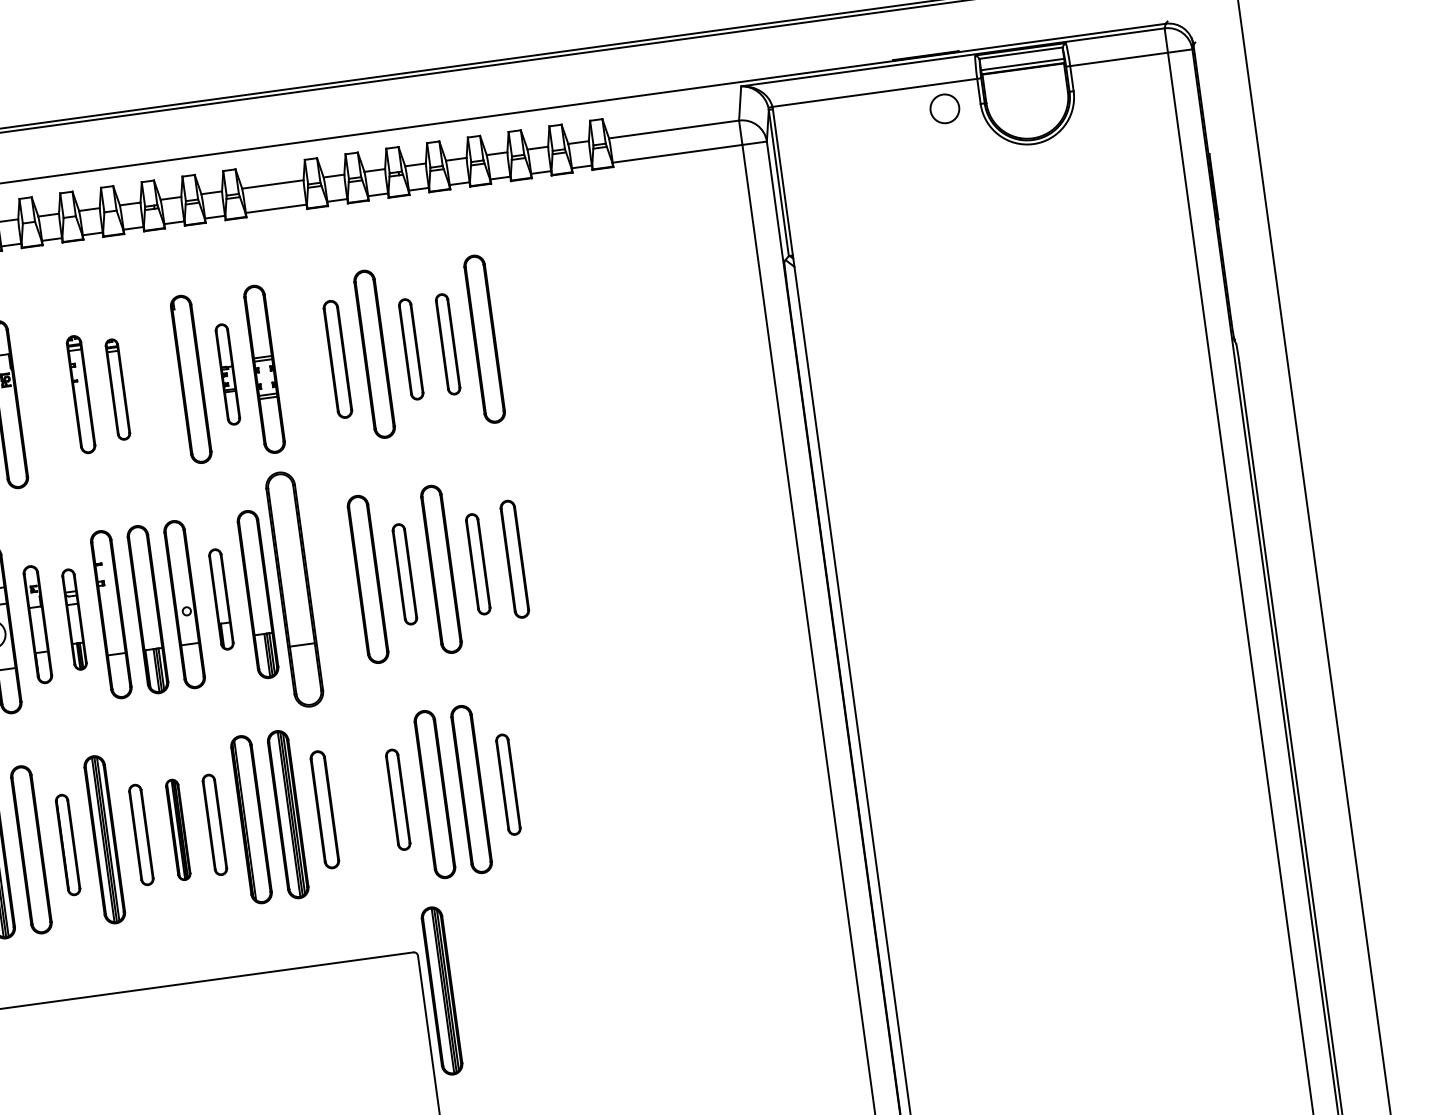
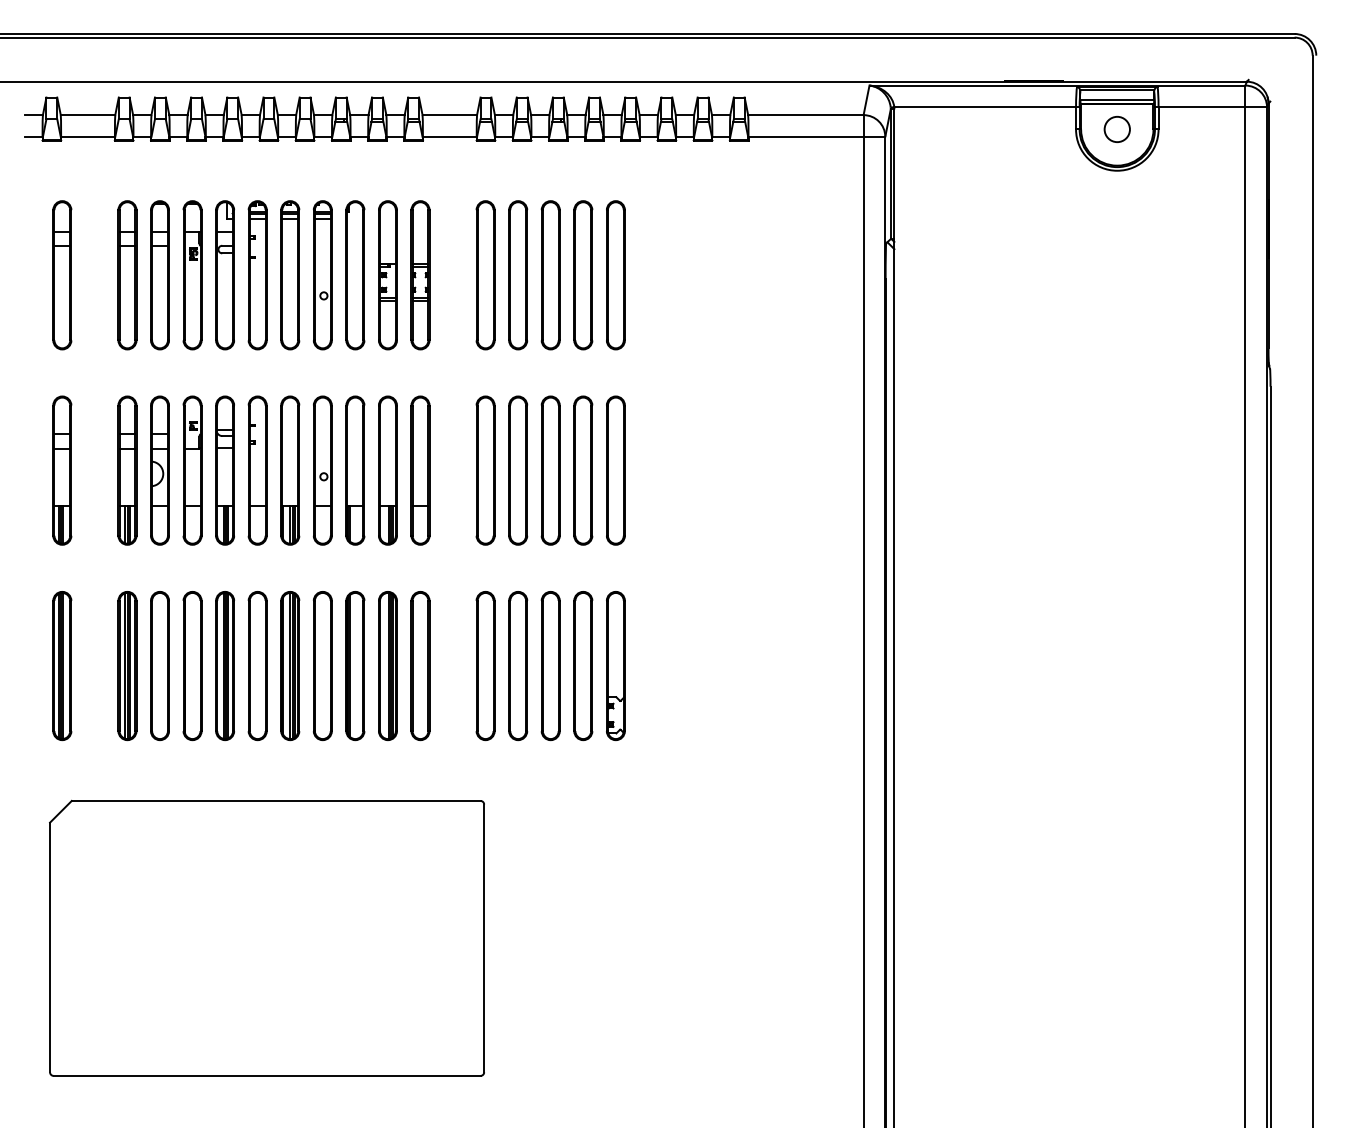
circle: (943, 107) -> (1116, 128), moved
part: (448, 344) -> (583, 275), size x1.67
part: (411, 349) -> (550, 275), size x1.67
part: (337, 359) -> (485, 275), size x1.43
part: (227, 374) -> (387, 275), size x1.67
part: (154, 384) -> (322, 275), added
part: (118, 389) -> (290, 275), size x1.67
part: (80, 394) -> (257, 275), size x1.43
part: (43, 399) -> (224, 275), added
part: (514, 559) -> (615, 470), size x1.43
part: (478, 564) -> (583, 470), size x1.67
part: (405, 574) -> (518, 470), size x1.67
part: (294, 589) -> (420, 470), size x0.71
part: (221, 599) -> (355, 470), size x1.67
part: (73, 619) -> (224, 470), size x1.67
part: (37, 624) -> (192, 470), size x1.43
part: (544, 778) -> (615, 665), added
part: (508, 785) -> (583, 666), size x1.67
part: (398, 800) -> (485, 666), size x1.67
part: (324, 810) -> (420, 666), size x1.43
part: (214, 825) -> (322, 666), size x1.67
part: (178, 830) -> (290, 666), size x1.67
part: (141, 835) -> (257, 666), size x1.67
part: (68, 845) -> (192, 666), size x1.67
part: (441, 990) -> (500, 837), removed

